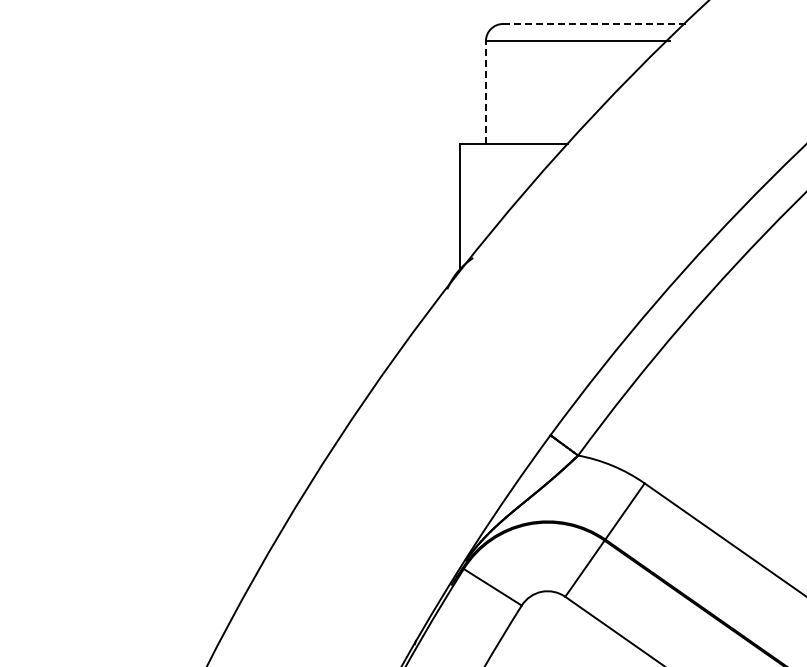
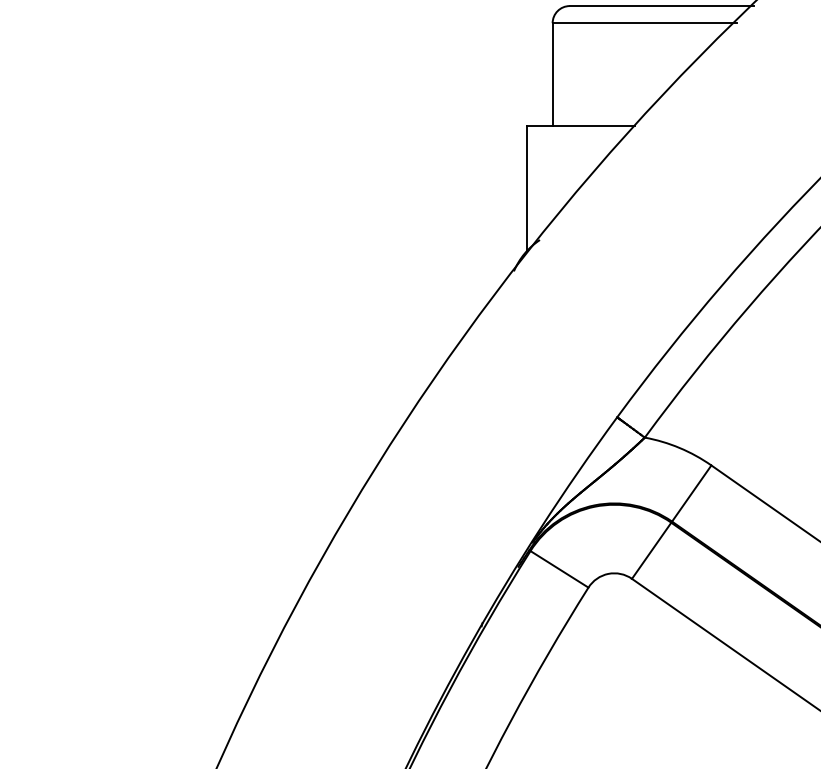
line: (595, 24) -> (662, 6), dashed -> solid
line: (485, 92) -> (552, 74), dashed -> solid

